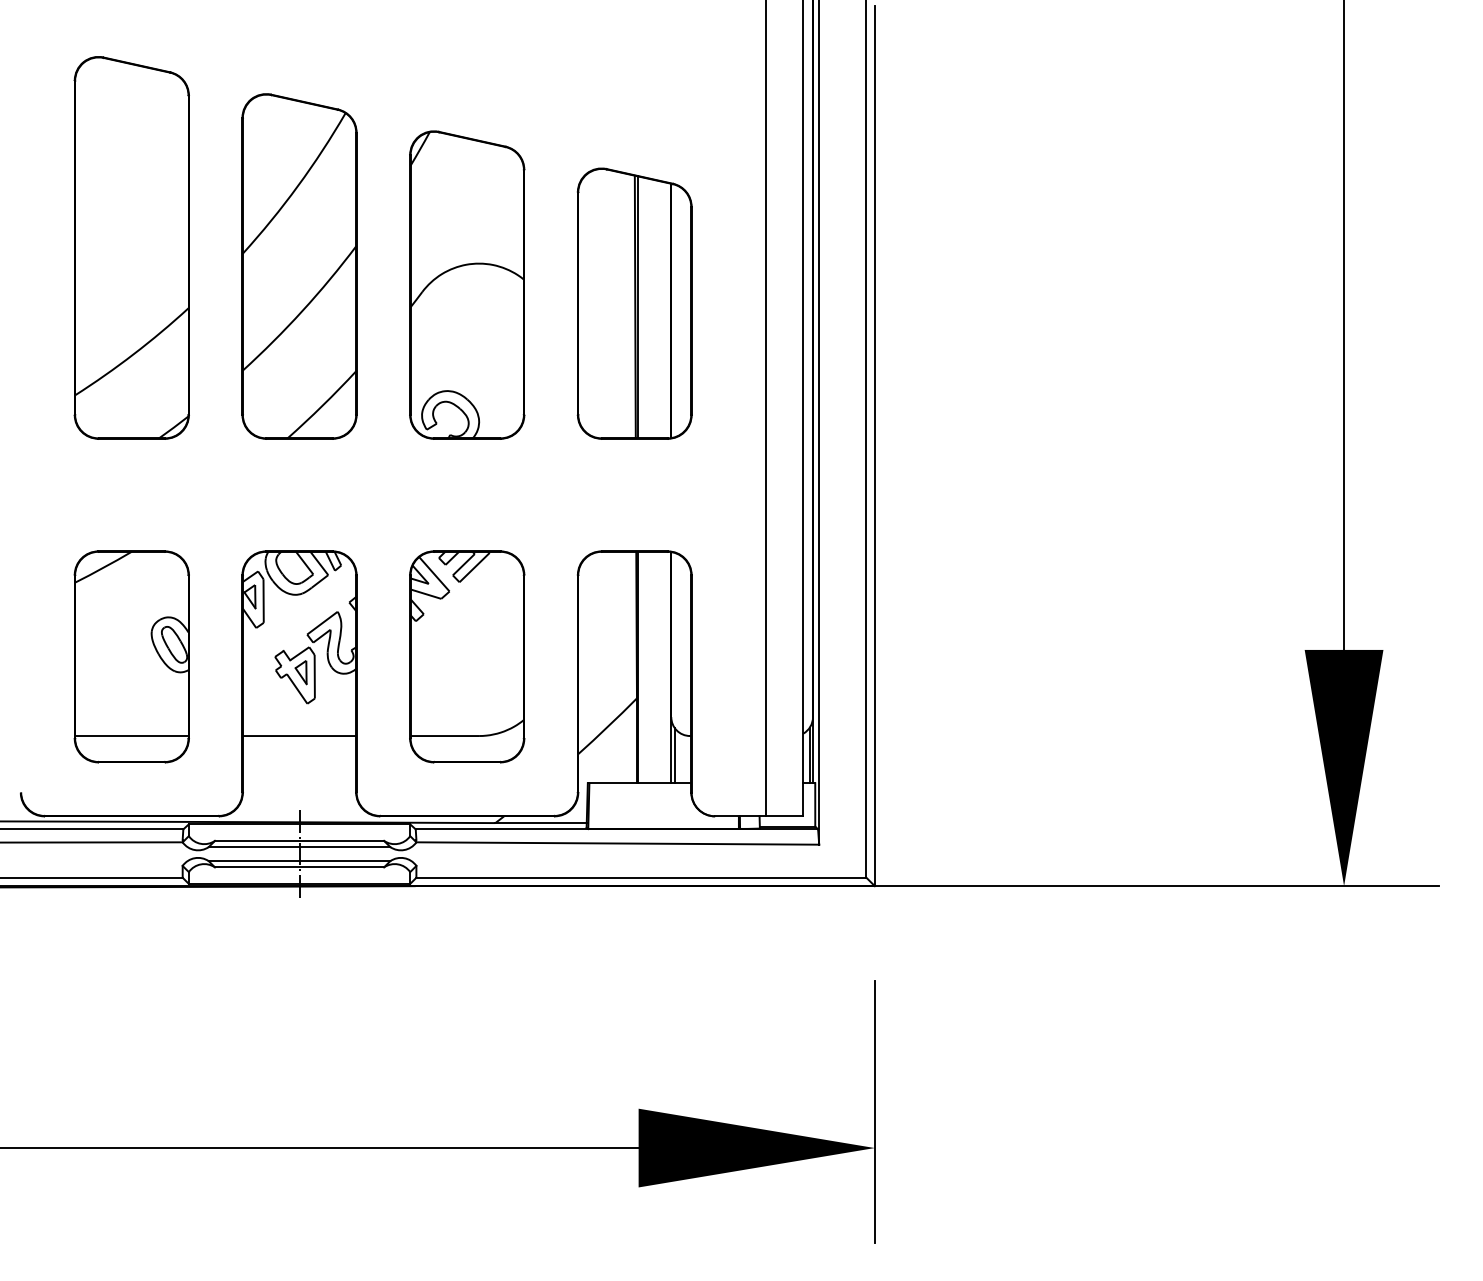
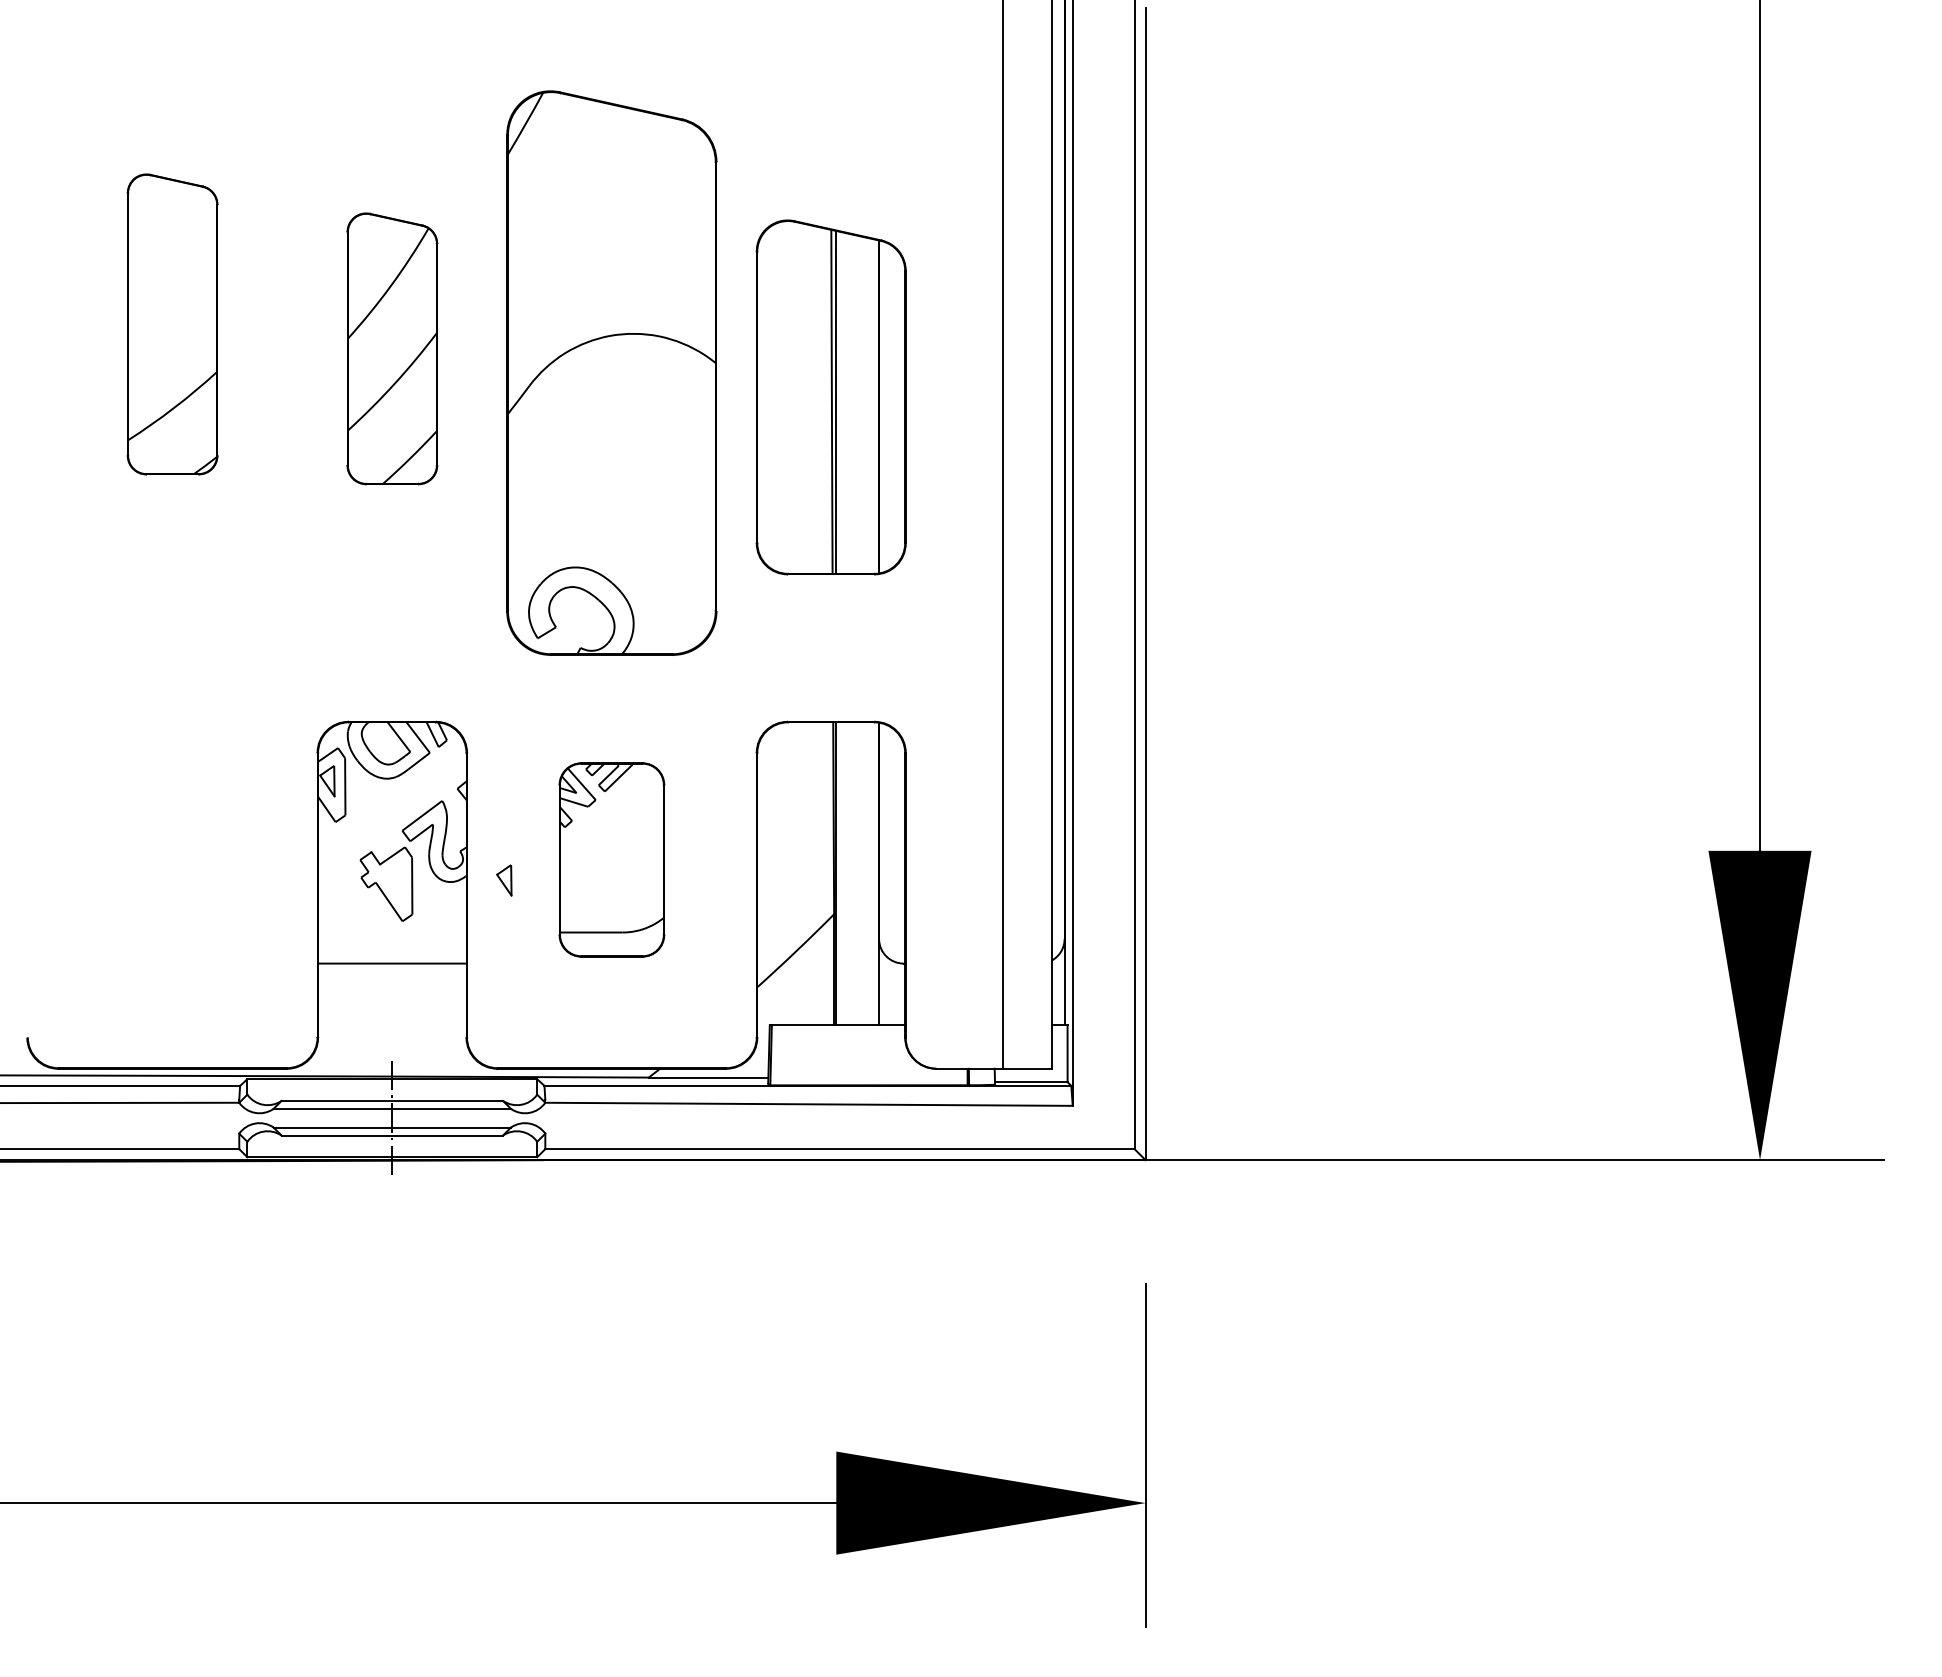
part: (131, 247) -> (172, 324), size x0.6
part: (299, 266) -> (392, 348), size x0.6
part: (466, 284) -> (611, 372), size x1.4
part: (131, 656) -> (172, 859), removed
part: (466, 656) -> (611, 859), size x0.7
part: (301, 672) -> (504, 880), moved
line: (674, 755) -> (883, 988), removed
line: (809, 755) -> (1060, 988), removed

